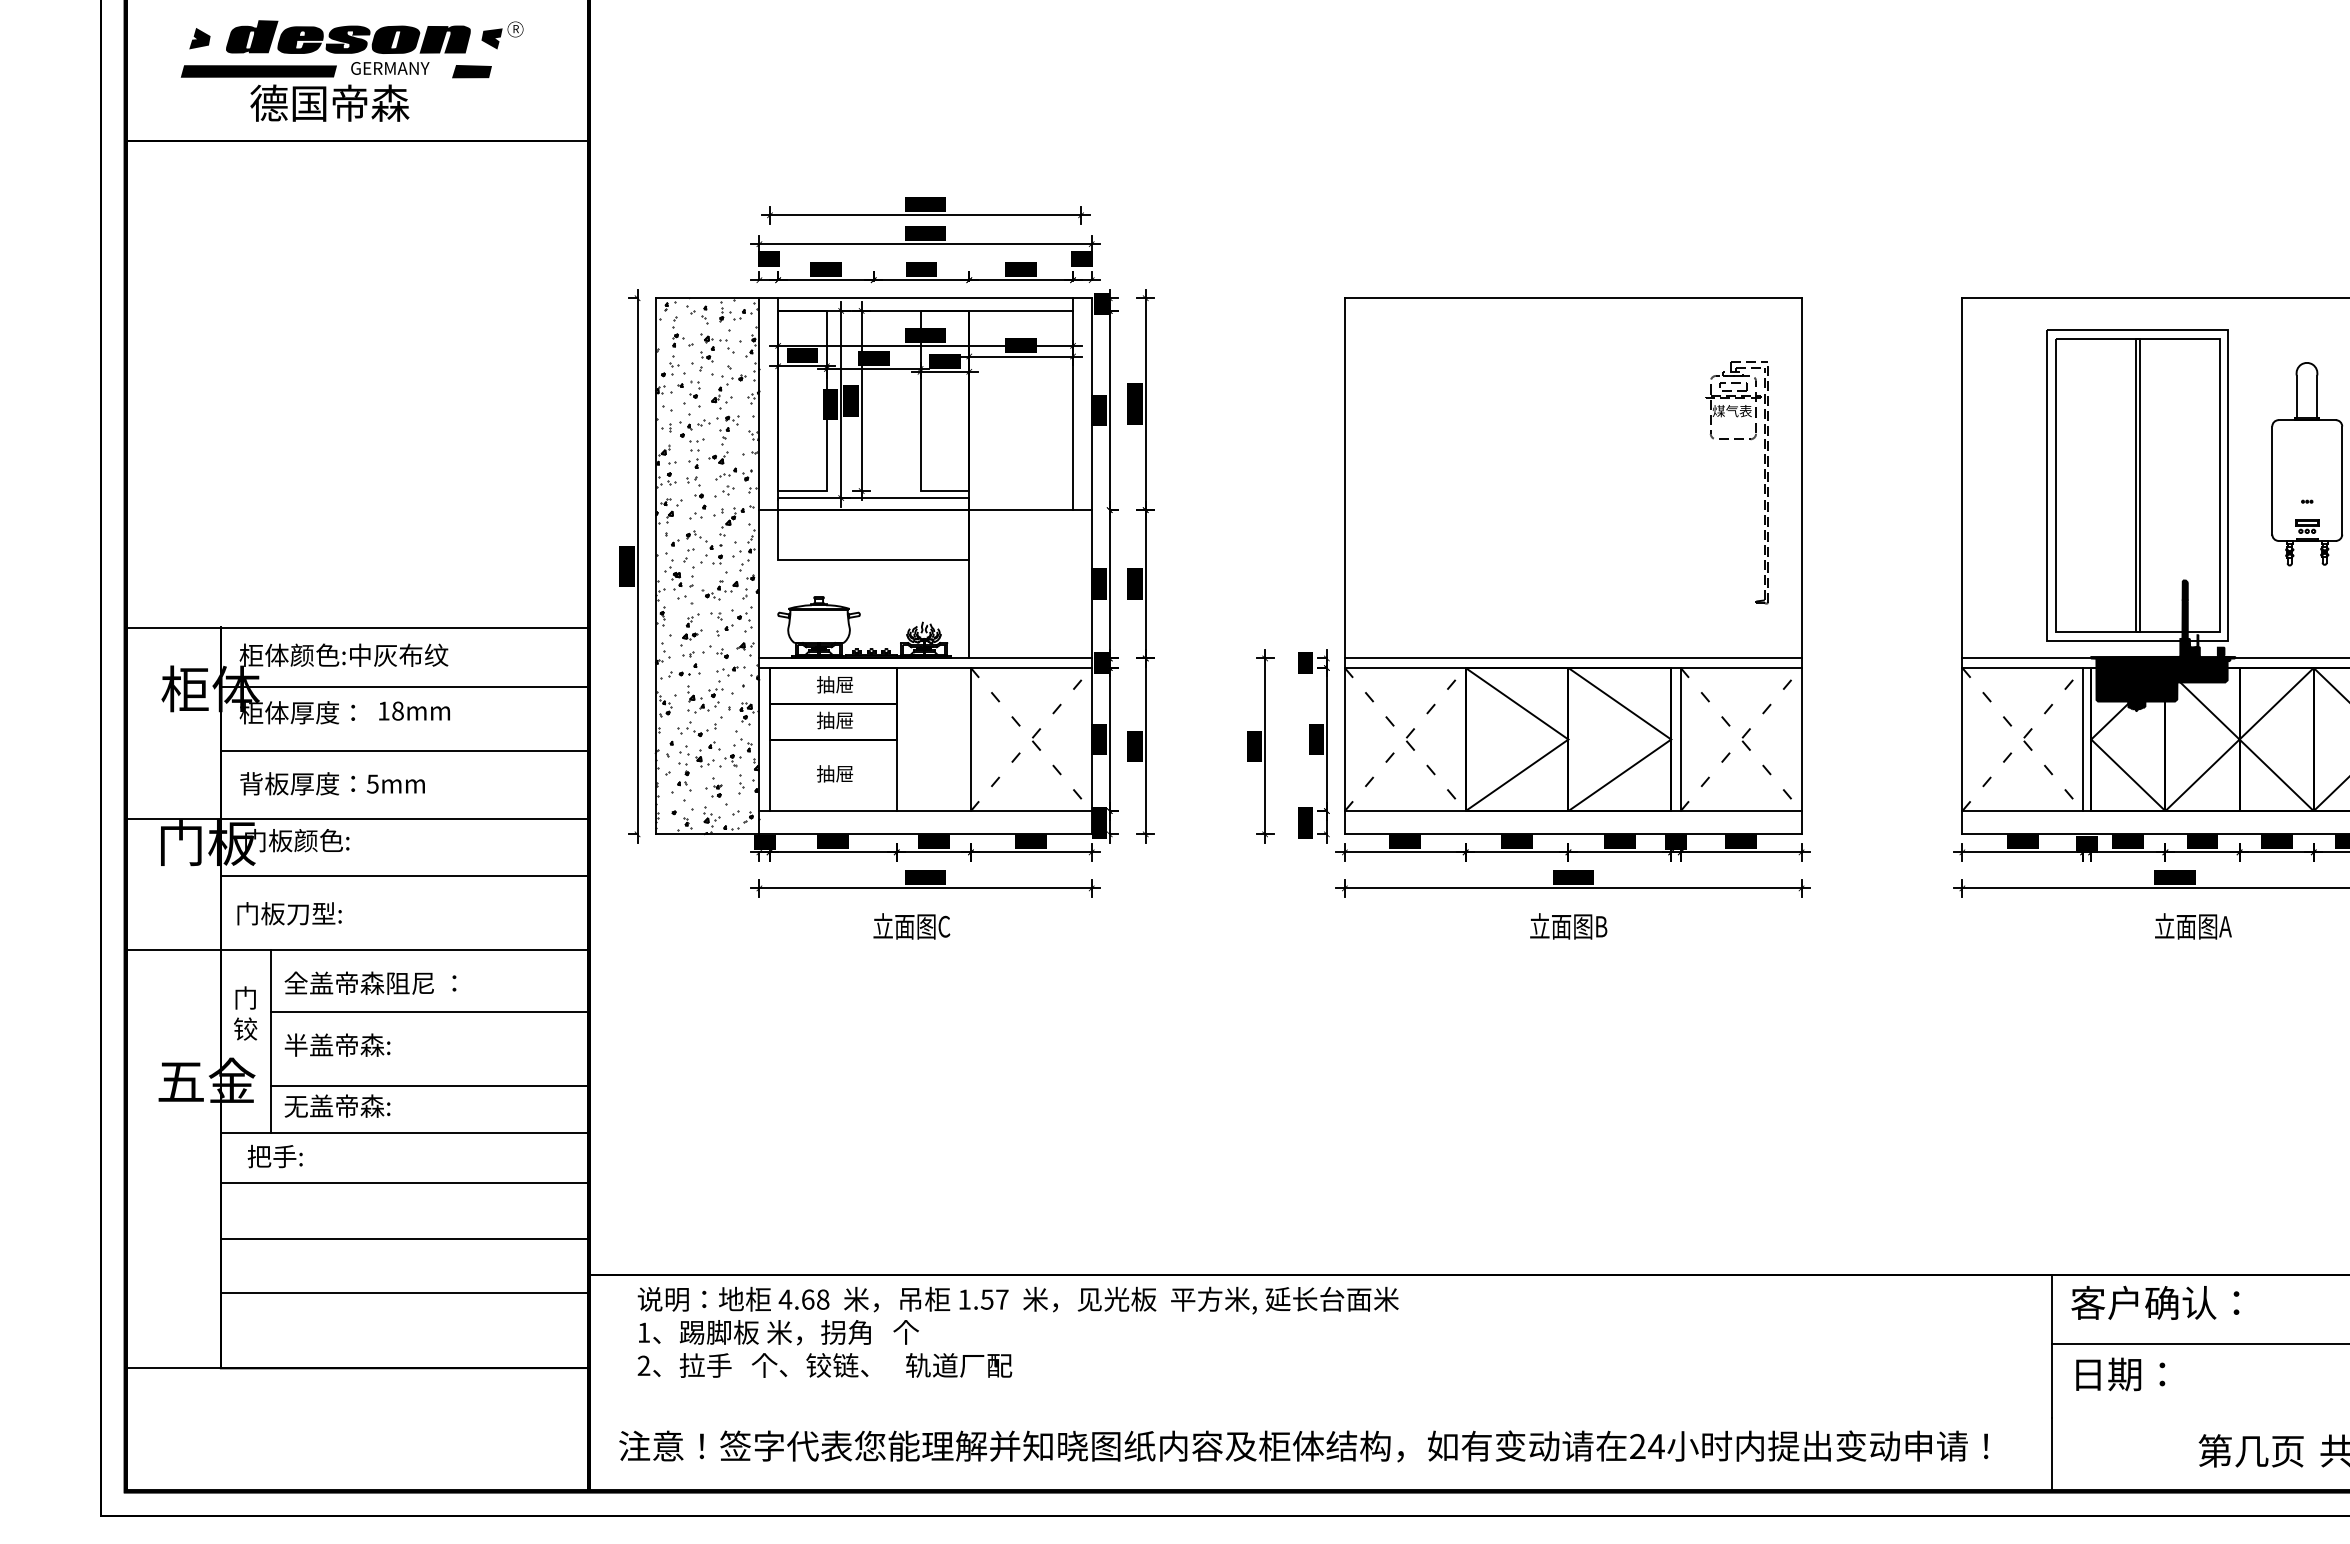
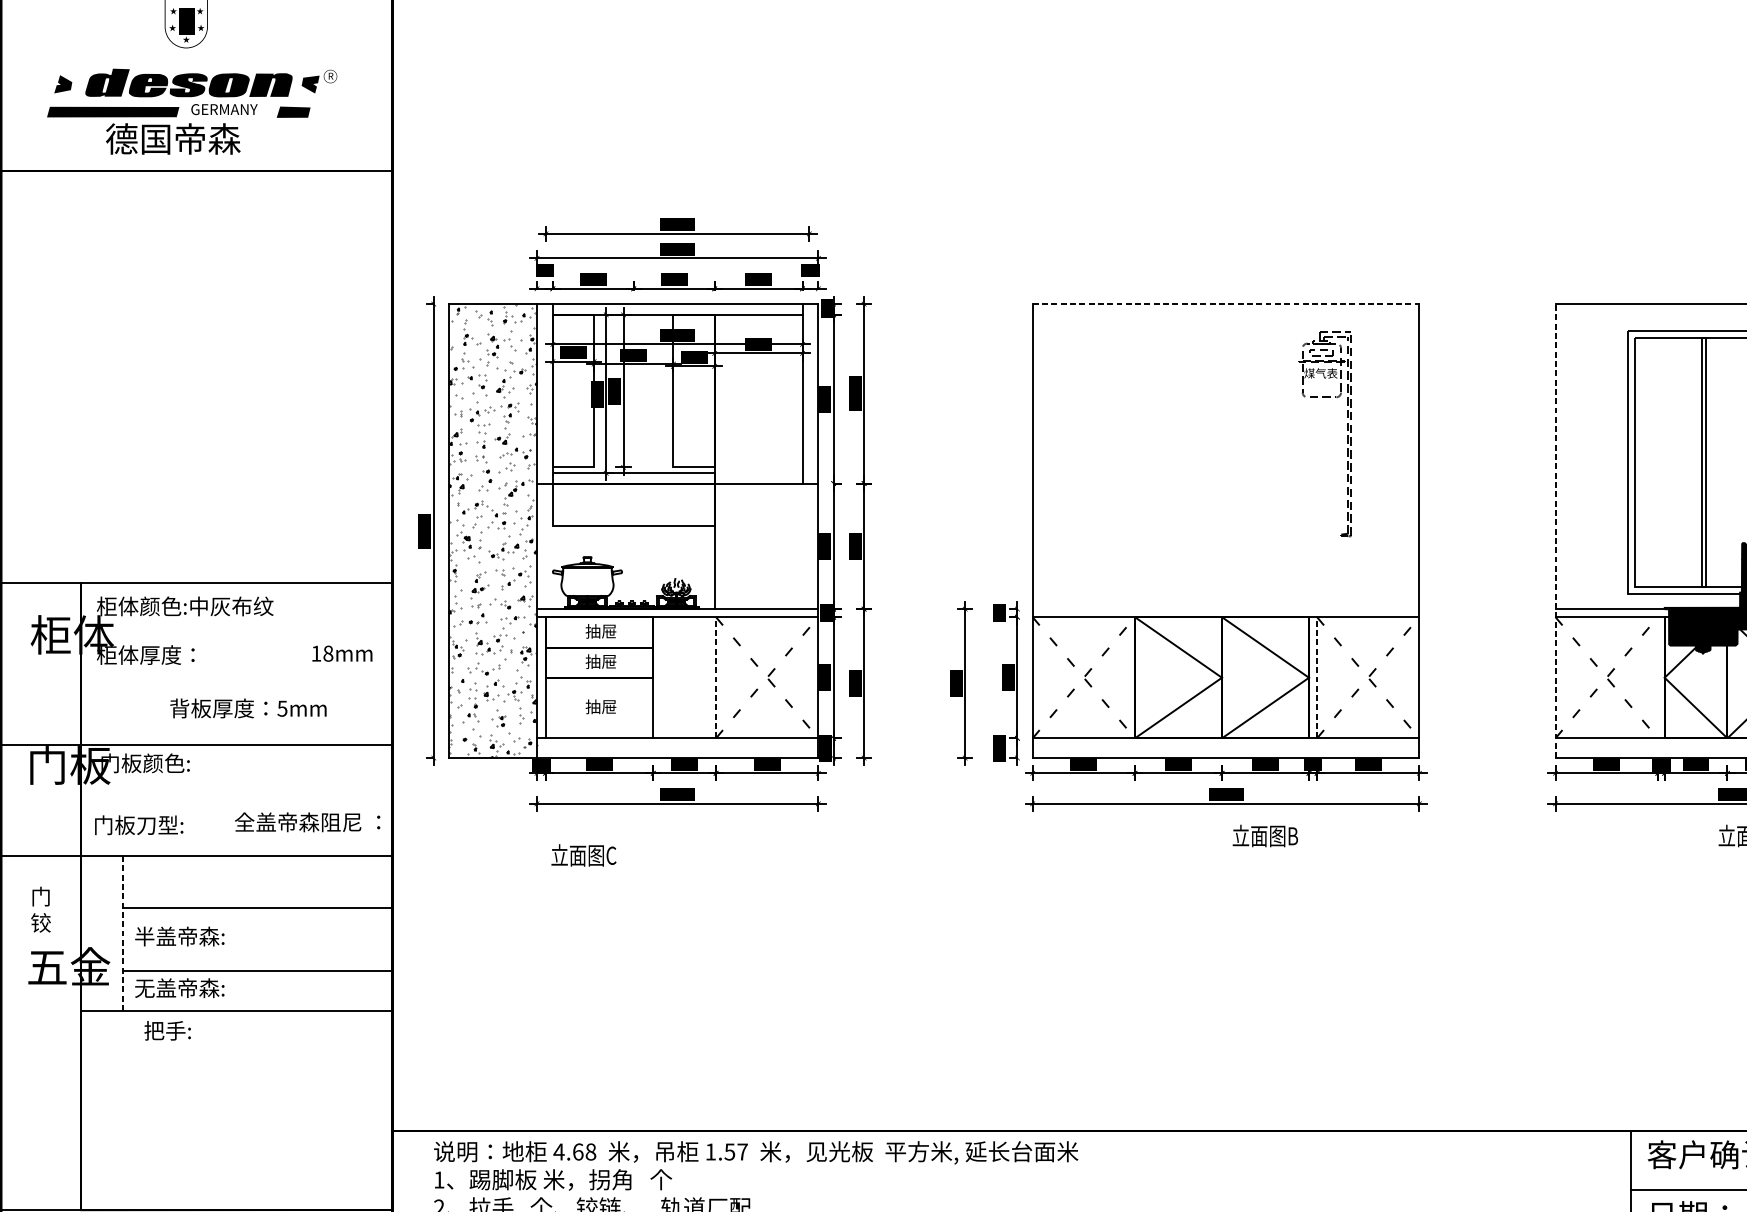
line: (1573, 298) -> (1226, 304), solid -> dashed
part: (1764, 484) -> (1348, 435), moved
line: (1962, 565) -> (1555, 530), solid -> dashed
hatch: (707, 566) -> (493, 531), removed
line: (1572, 658) -> (1225, 609), removed
line: (404, 686) -> (236, 632), removed
text: (414, 710) -> (342, 653), moved
line: (970, 739) -> (715, 677), solid -> dashed
line: (1680, 739) -> (1316, 677), solid -> dashed
line: (2083, 739) -> (1658, 677), removed
line: (404, 750) -> (236, 687), removed
text: (332, 783) -> (248, 708), moved
line: (404, 875) -> (236, 792), removed
text: (911, 926) -> (583, 855), moved
text: (1568, 926) -> (1265, 836), moved
text: (370, 982) -> (307, 821), moved
text: (245, 1013) -> (40, 909), moved
line: (270, 1041) -> (123, 933), solid -> dashed
text: (274, 1156) -> (167, 1030), moved
line: (404, 1182) -> (236, 1052), removed
line: (404, 1238) -> (236, 1100), removed
line: (404, 1293) -> (236, 1146), removed

